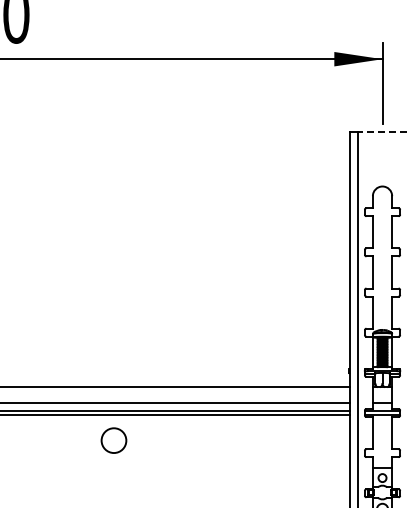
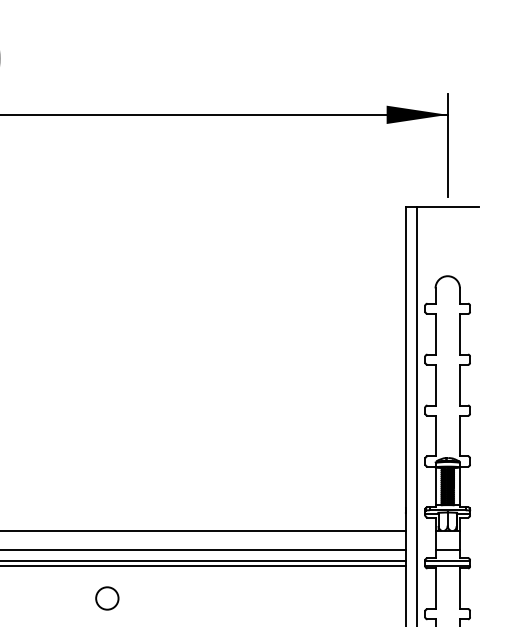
line: (382, 131) -> (447, 206), dashed -> solid
circle: (113, 440) -> (106, 598), size x0.71

